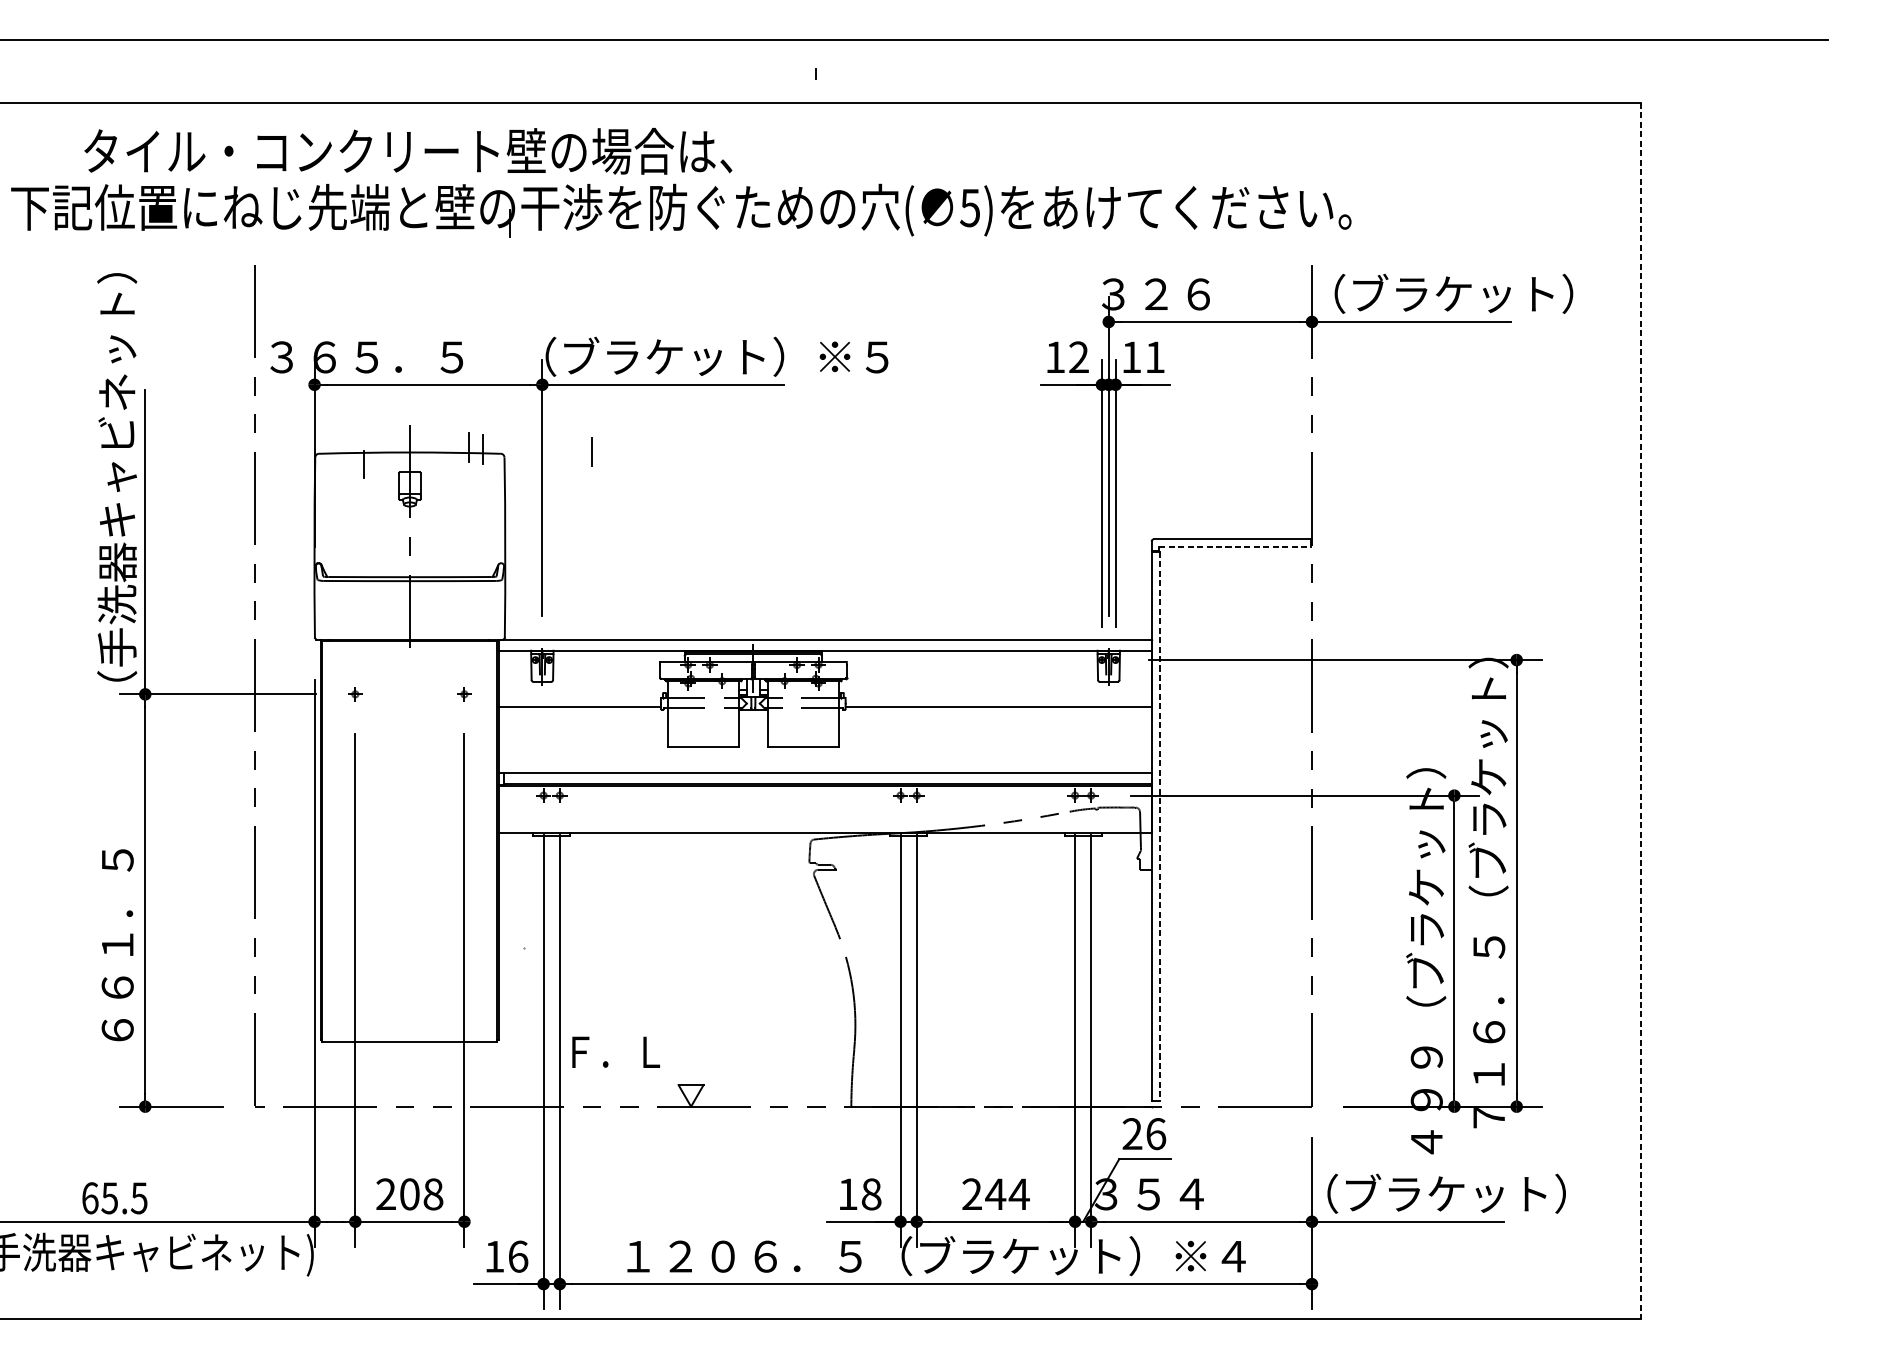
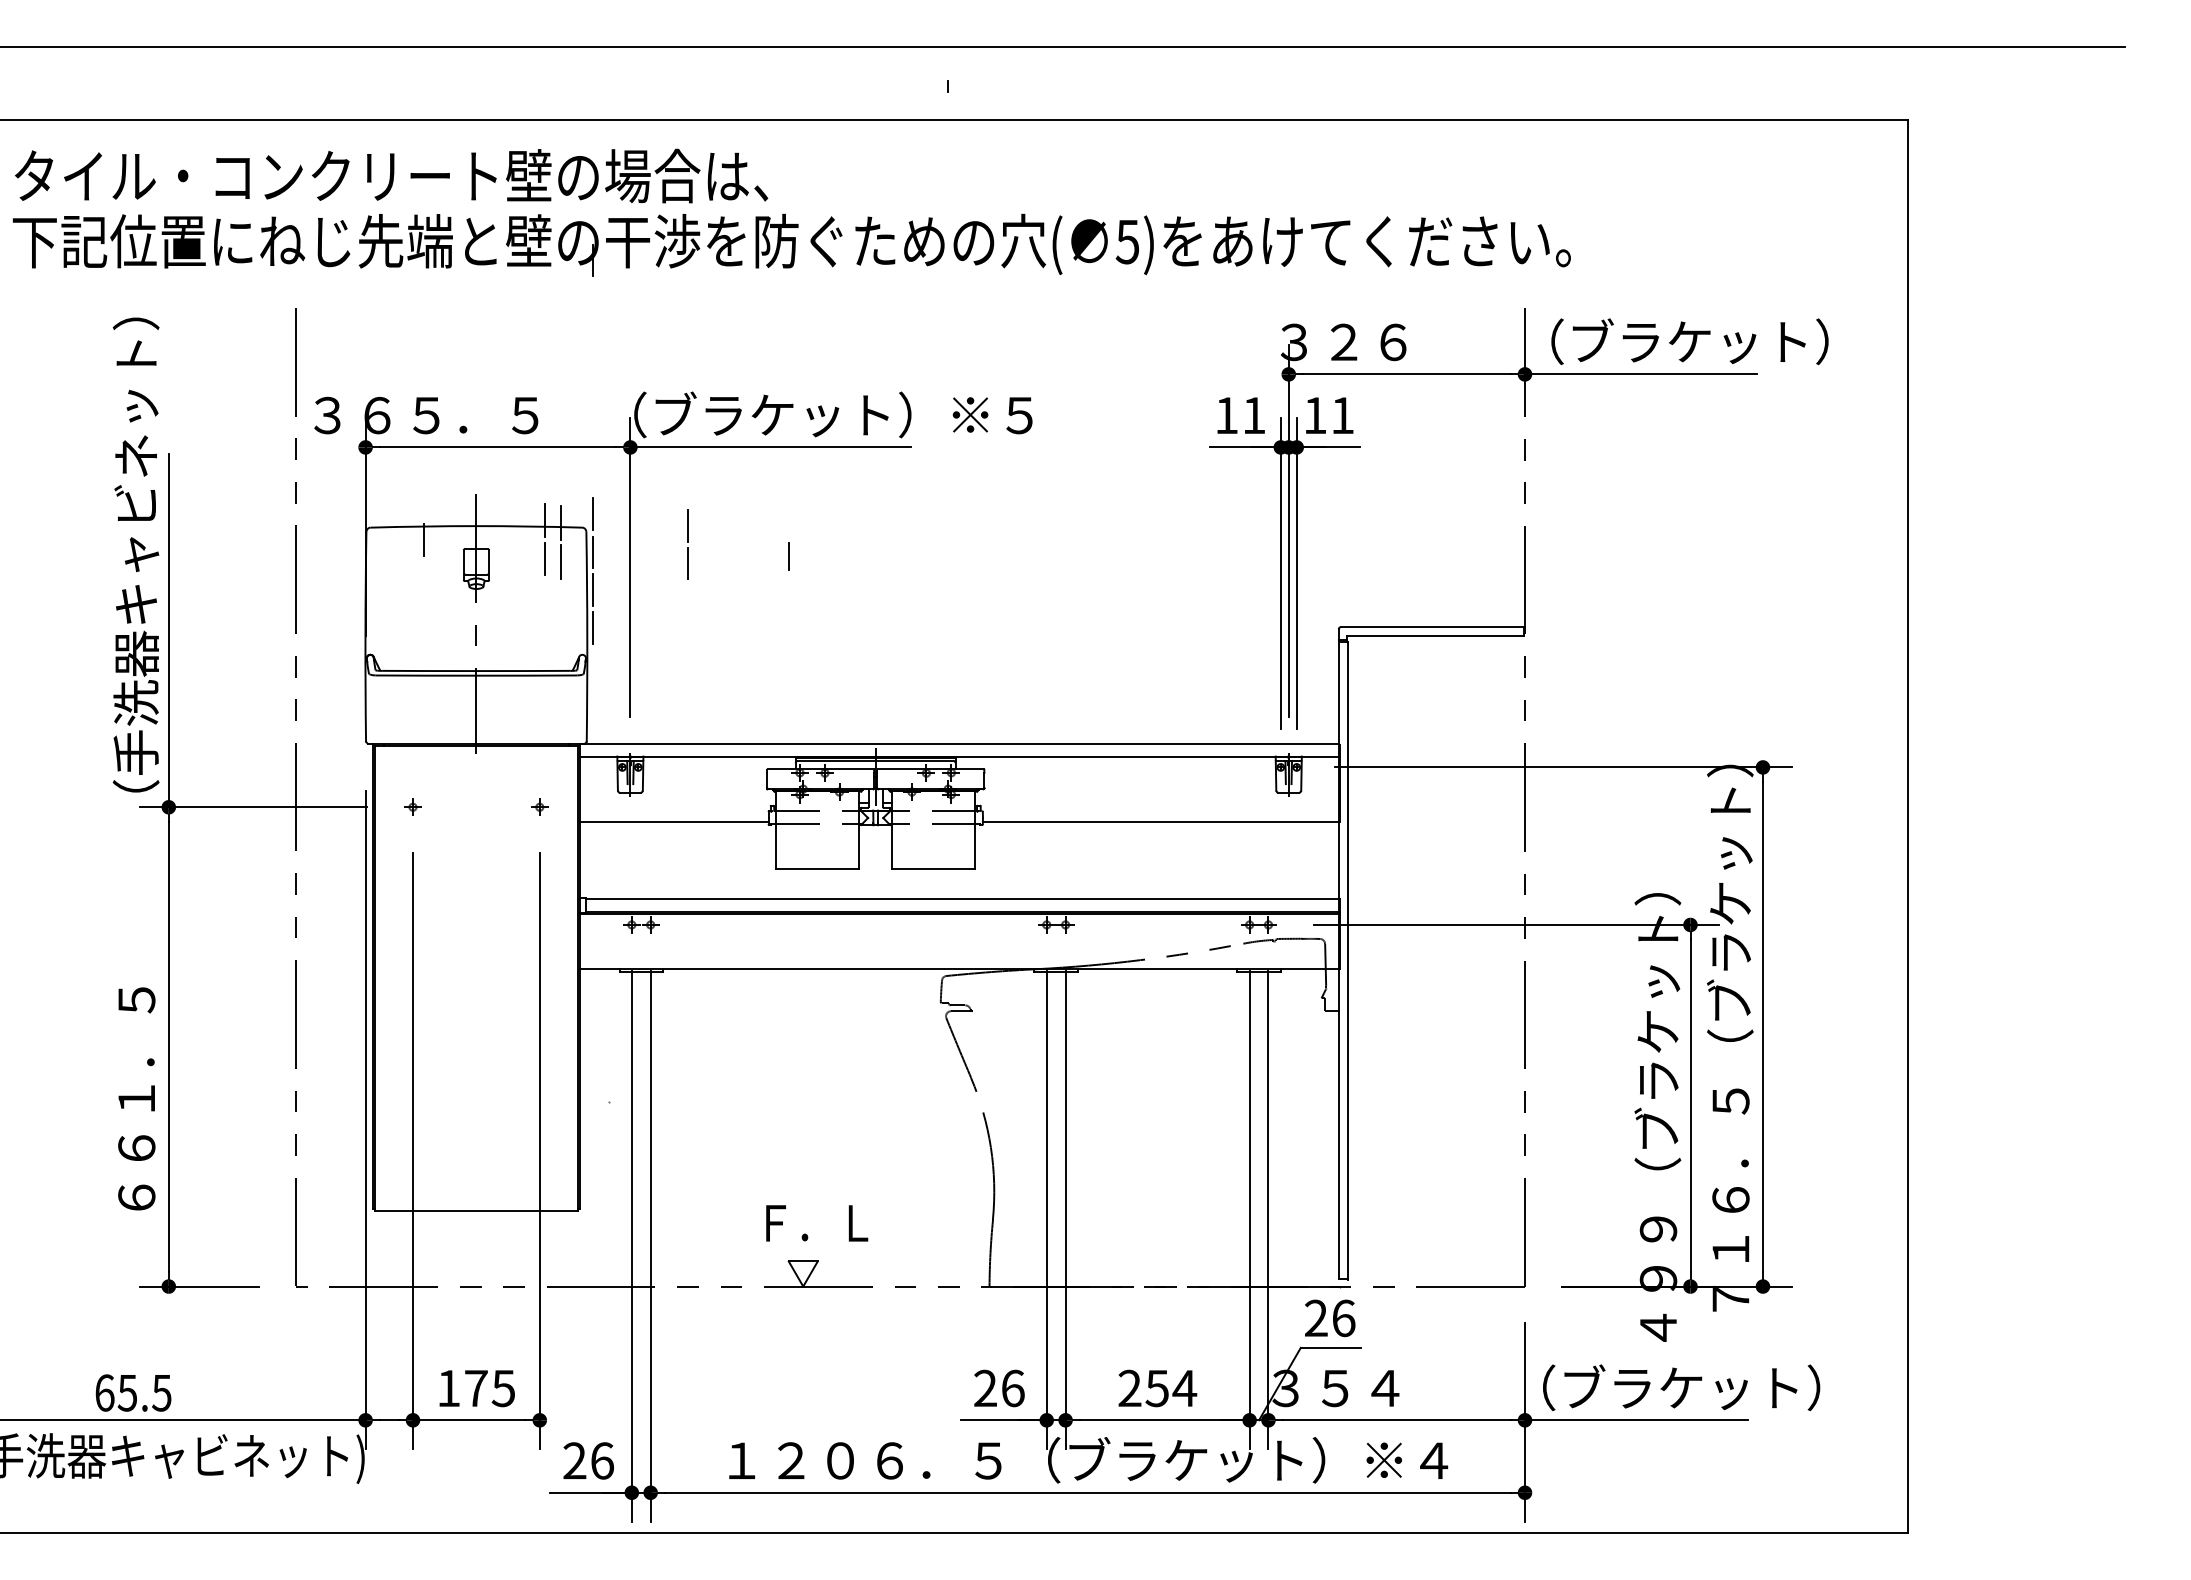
text: (408, 150) -> (391, 175), moved
text: (1078, 356) -> (1253, 414), 12 -> 11
line: (510, 442) -> (593, 514), added
line: (510, 474) -> (593, 551), added
line: (678, 478) -> (788, 556), added
line: (469, 480) -> (545, 558), added
line: (483, 482) -> (561, 561), added
line: (592, 484) -> (688, 563), added
line: (510, 507) -> (593, 589), added
line: (510, 540) -> (593, 628), added
line: (1235, 546) -> (1435, 635), dashed -> solid
line: (1641, 710) -> (1907, 826), dashed -> solid
line: (1160, 827) -> (1348, 961), dashed -> solid
text: (616, 1052) -> (817, 1223), moved
text: (409, 1194) -> (476, 1388), 208 -> 175
text: (859, 1194) -> (999, 1388), 18 -> 26
text: (994, 1194) -> (1156, 1388), 244 -> 254
text: (494, 1256) -> (574, 1460), 16 -> 26

